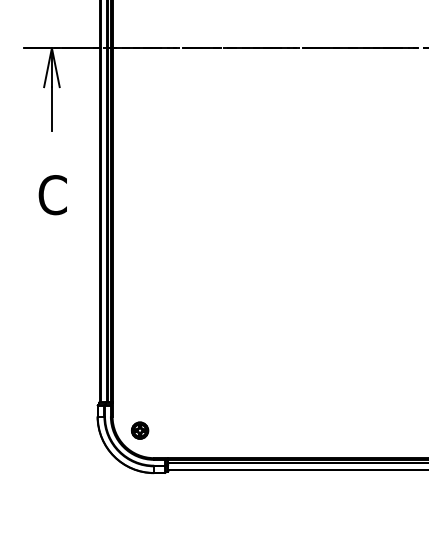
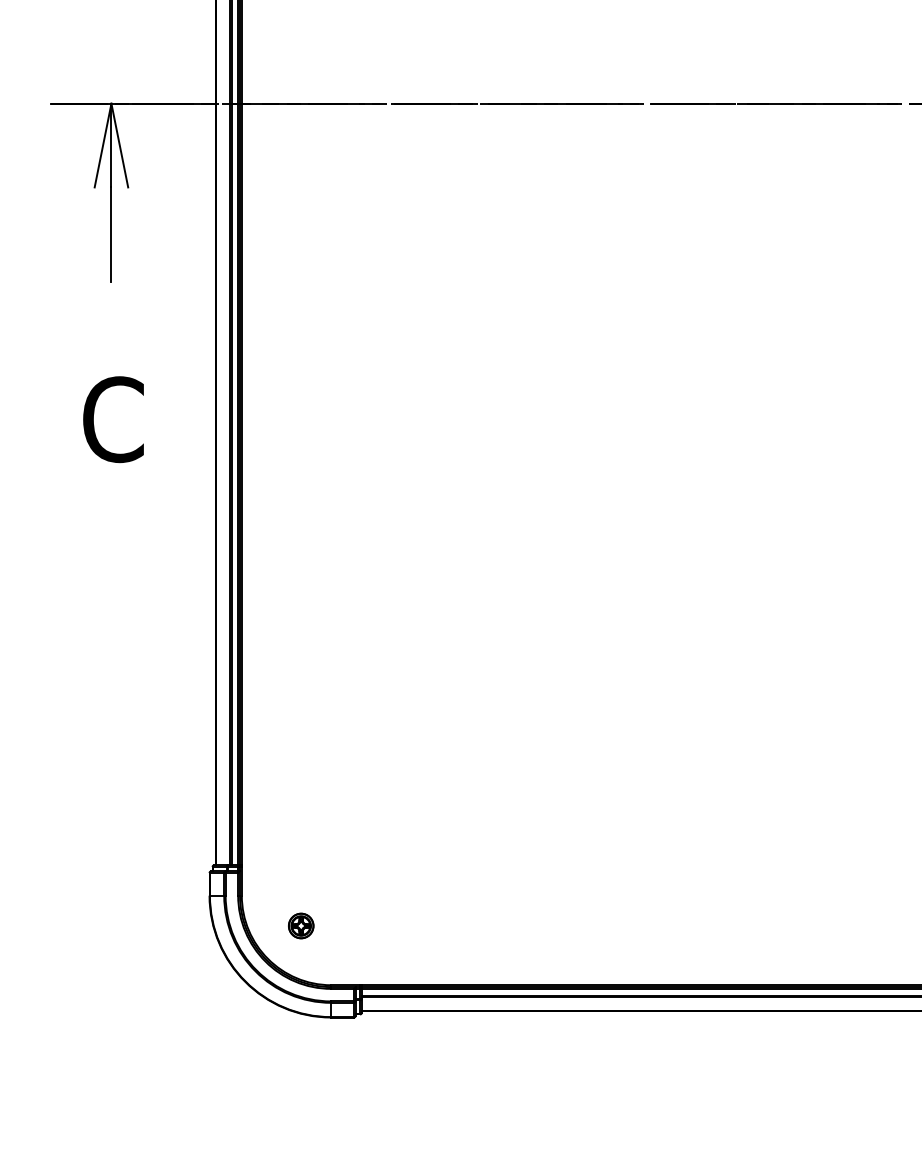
part: (140, 430) -> (301, 925), size x0.7

